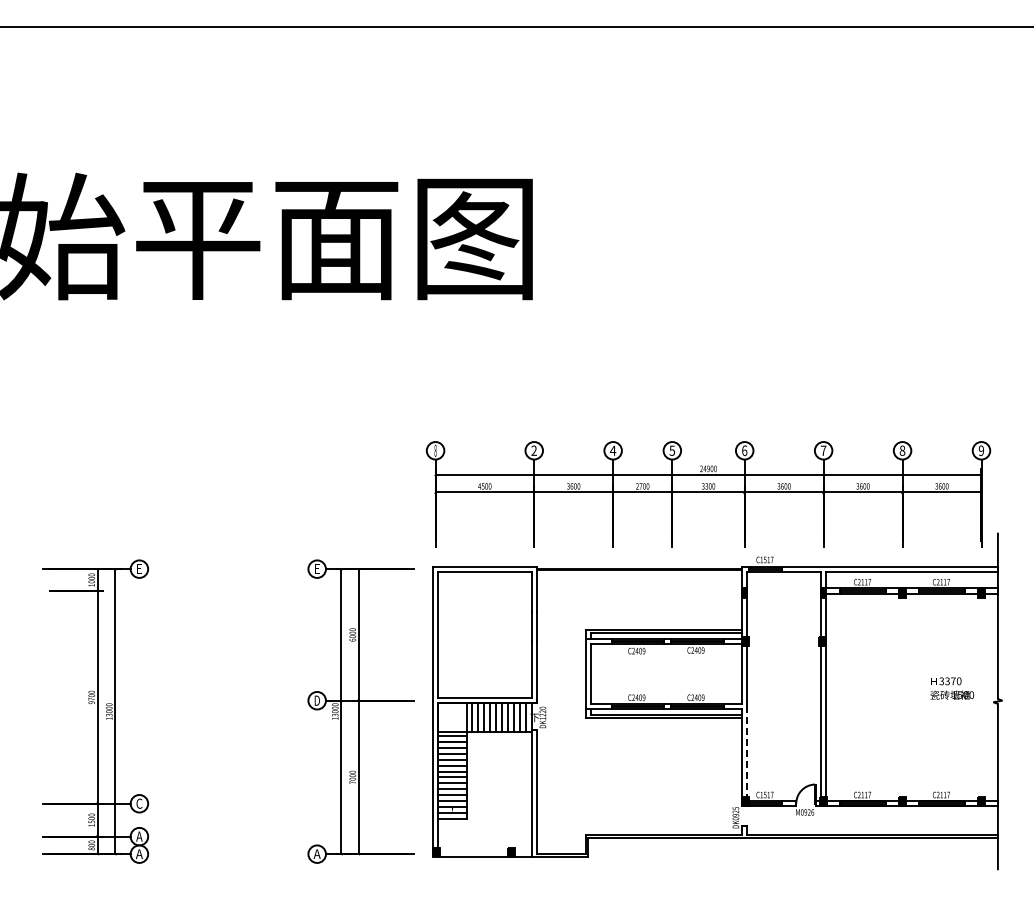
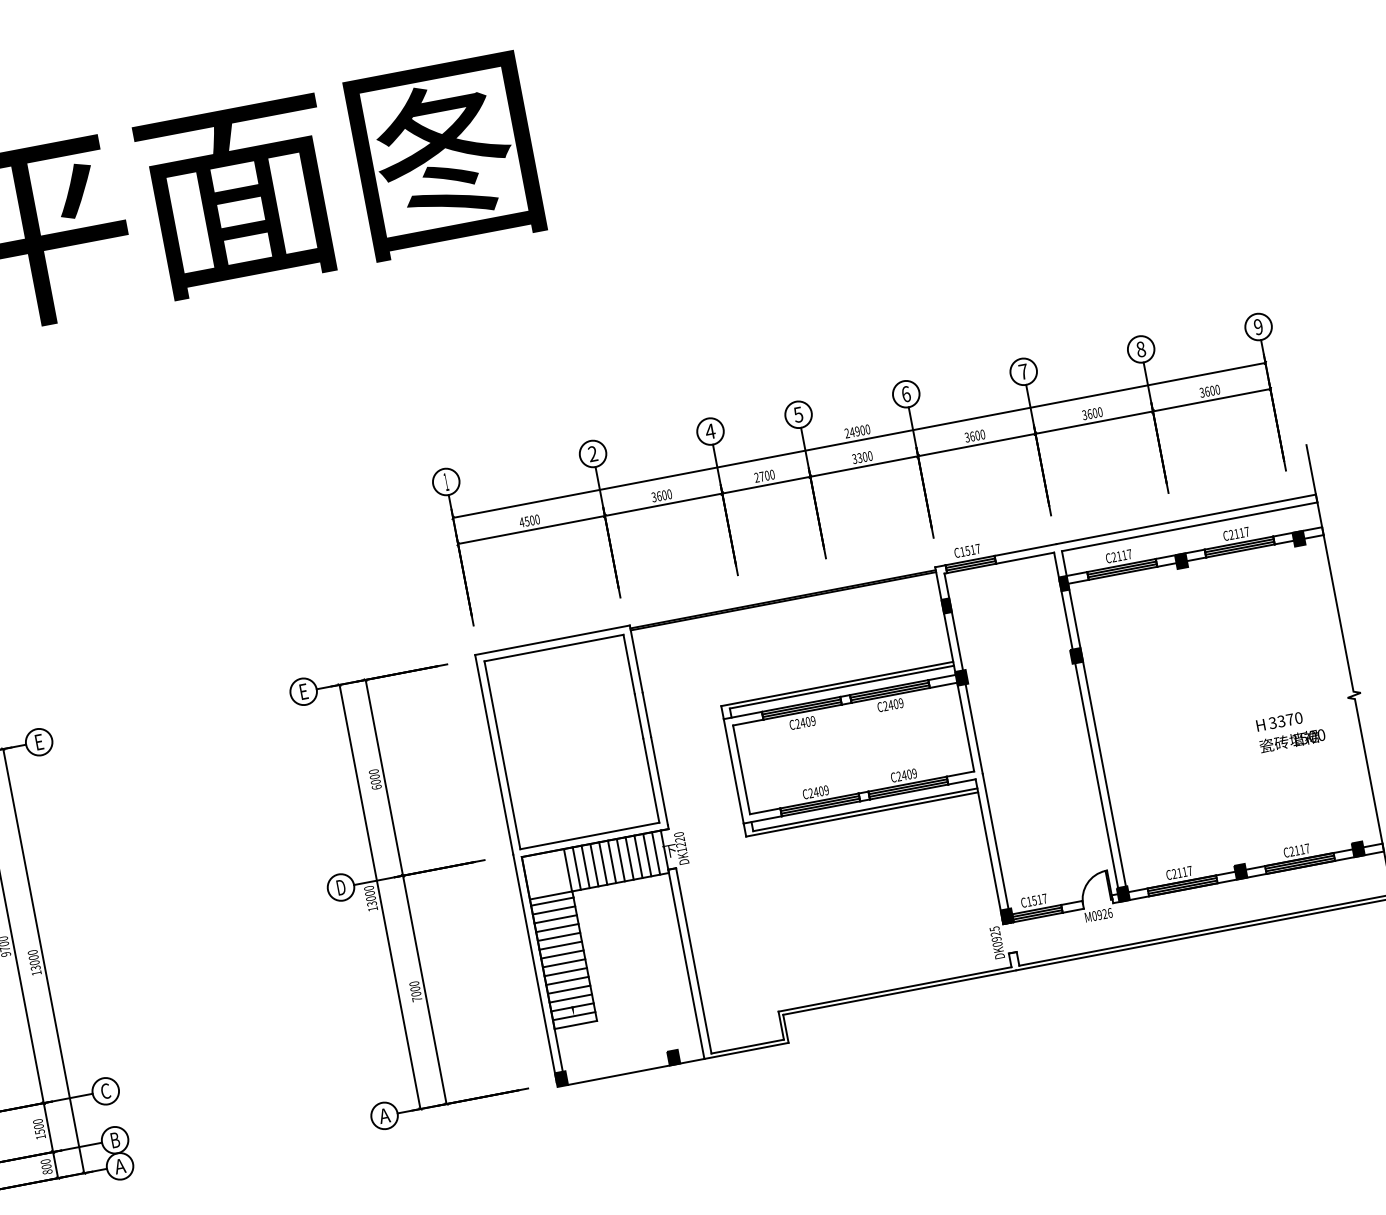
text: (435, 450) -> (446, 481), 8 -> 1
text: (952, 688) -> (1290, 730), moved
line: (747, 754) -> (996, 845), dashed -> solid
text: (139, 836) -> (115, 1140), A -> B

